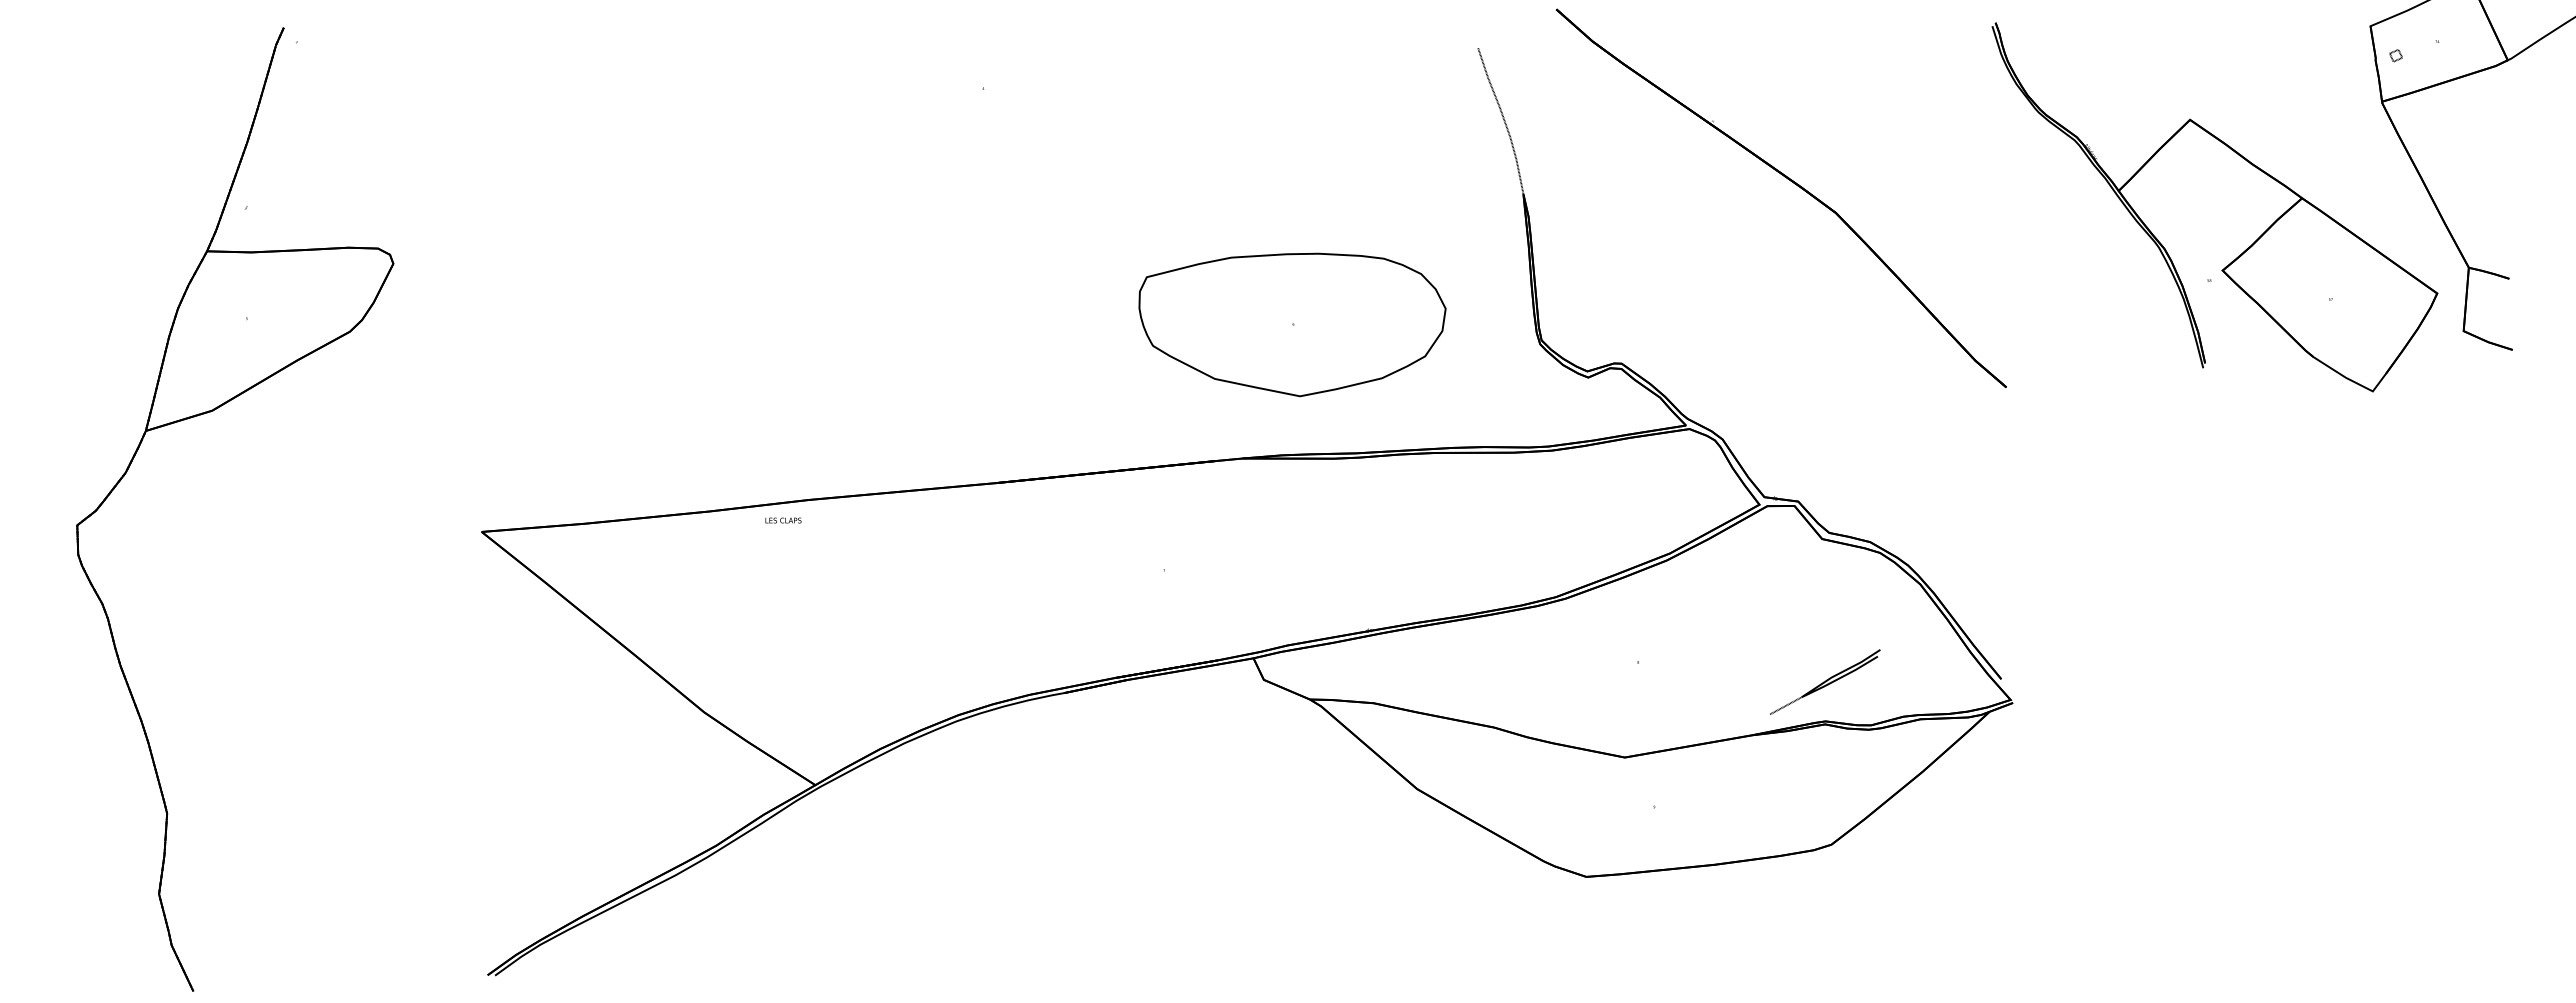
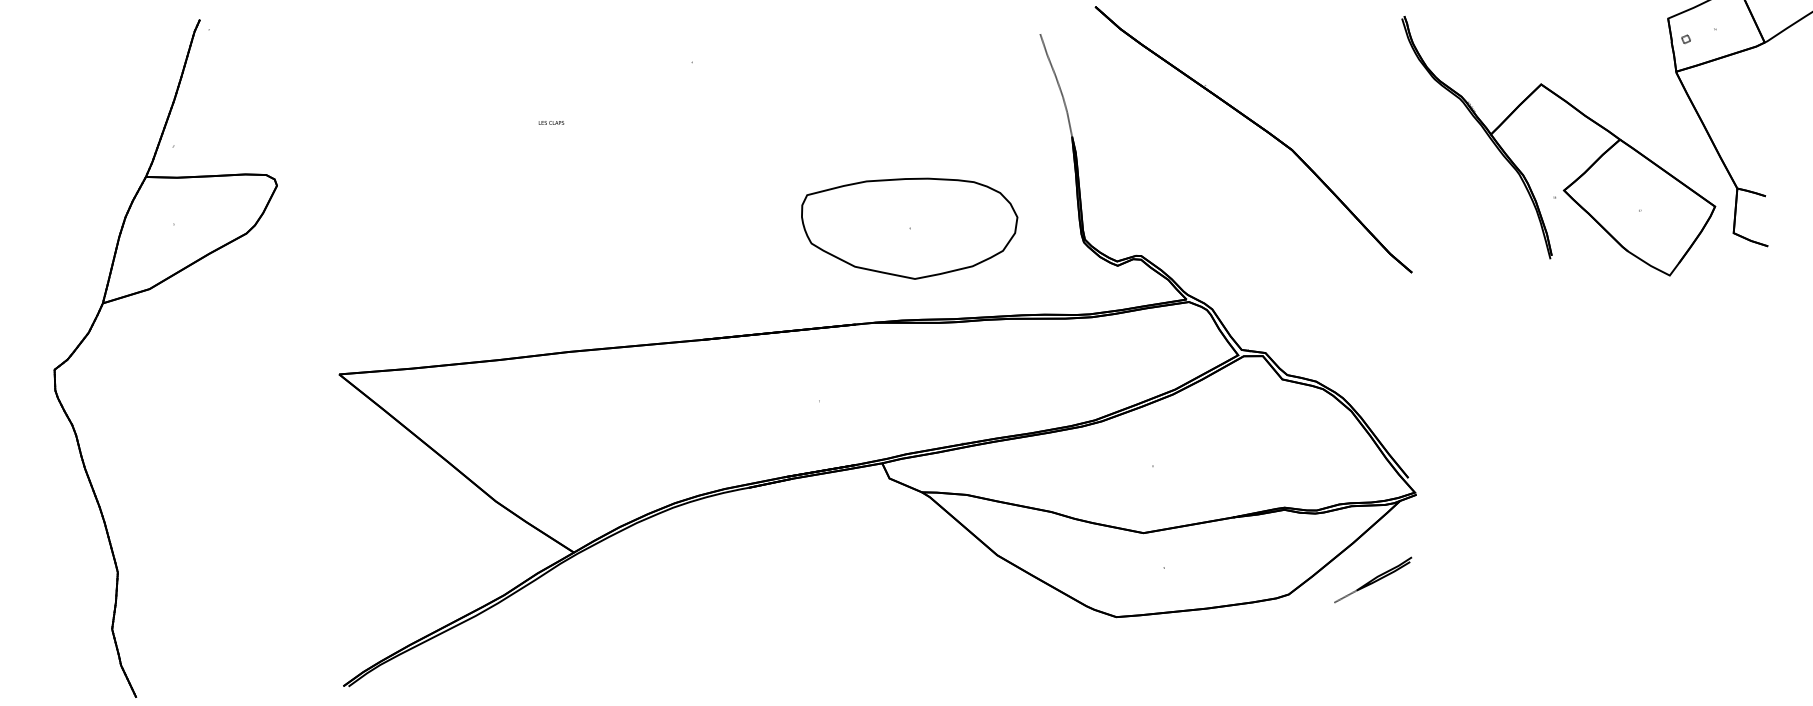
text: (783, 520) -> (551, 122), moved
part: (1825, 681) -> (1373, 579), moved

